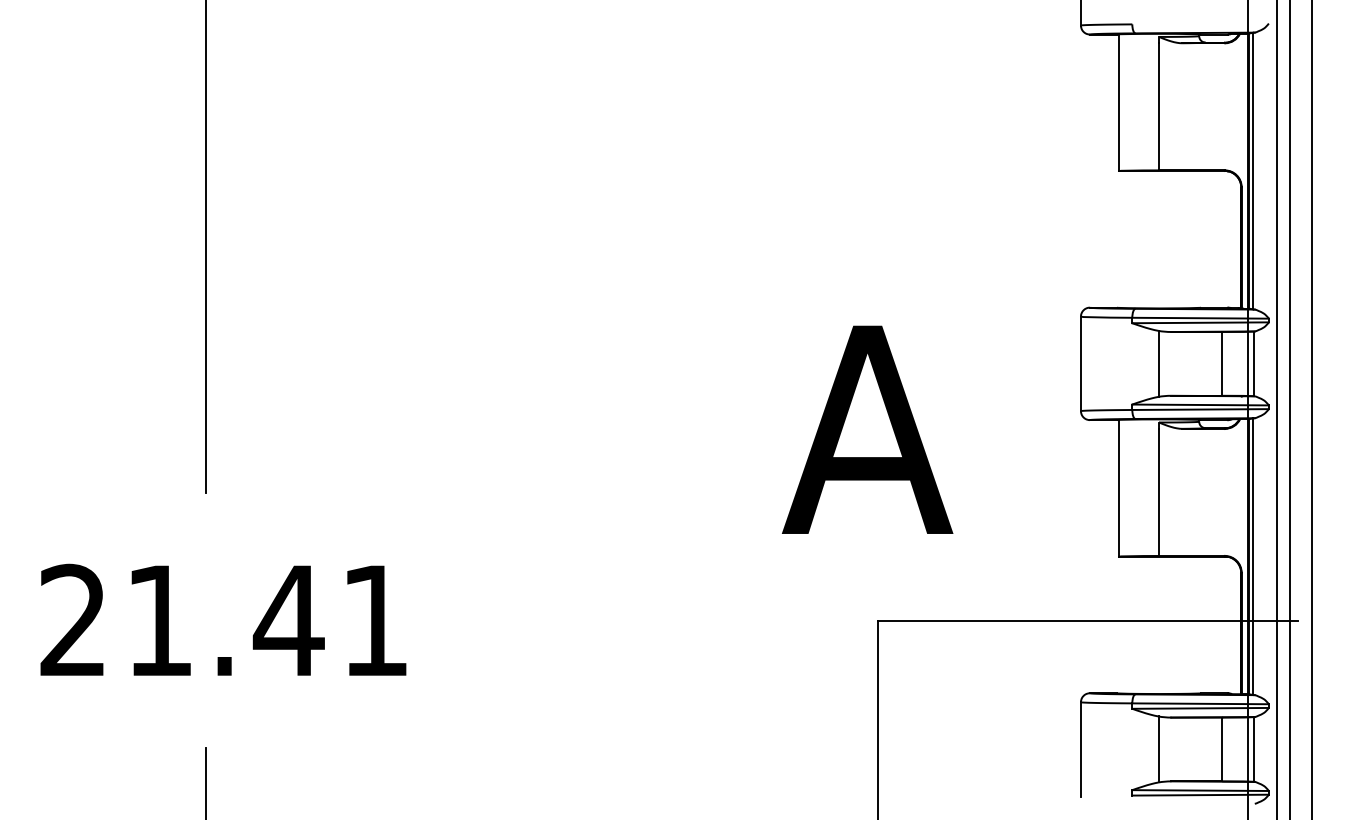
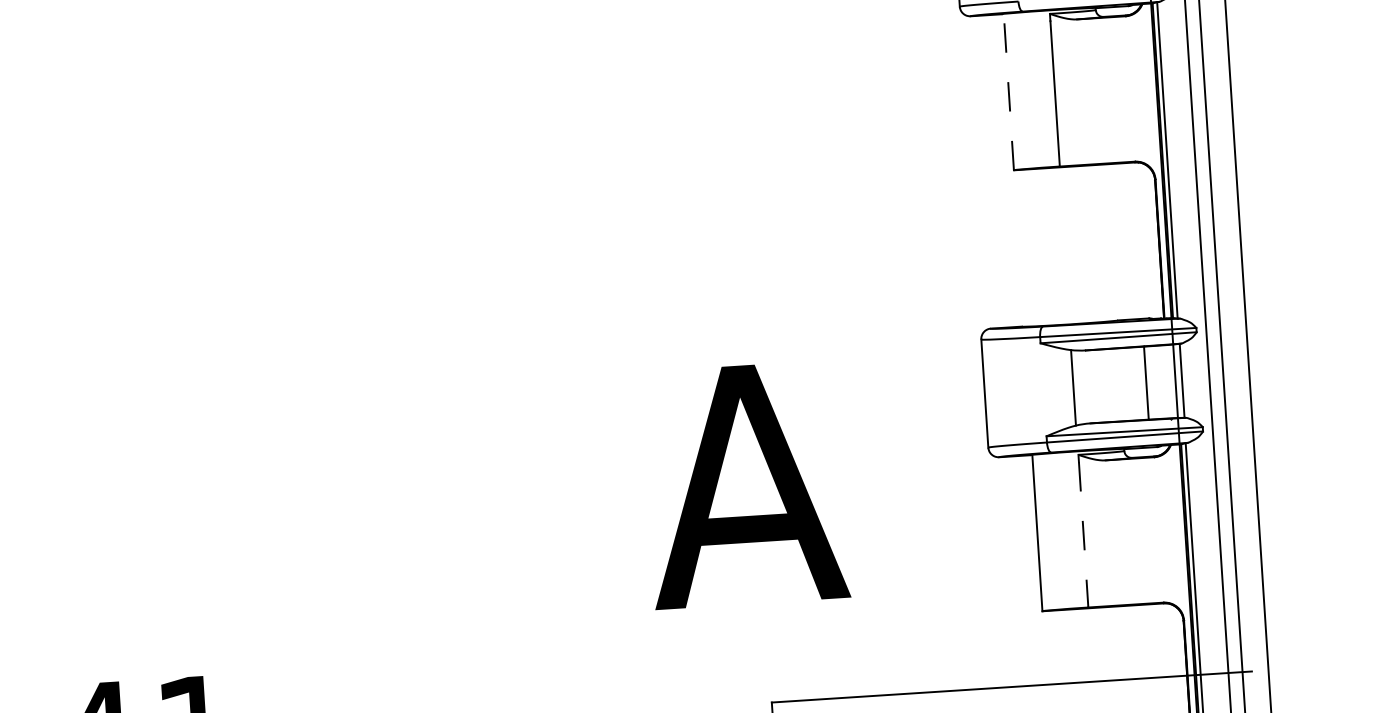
line: (1118, 102) -> (1008, 91), solid -> dashed
line: (1159, 492) -> (1084, 534), solid -> dashed

